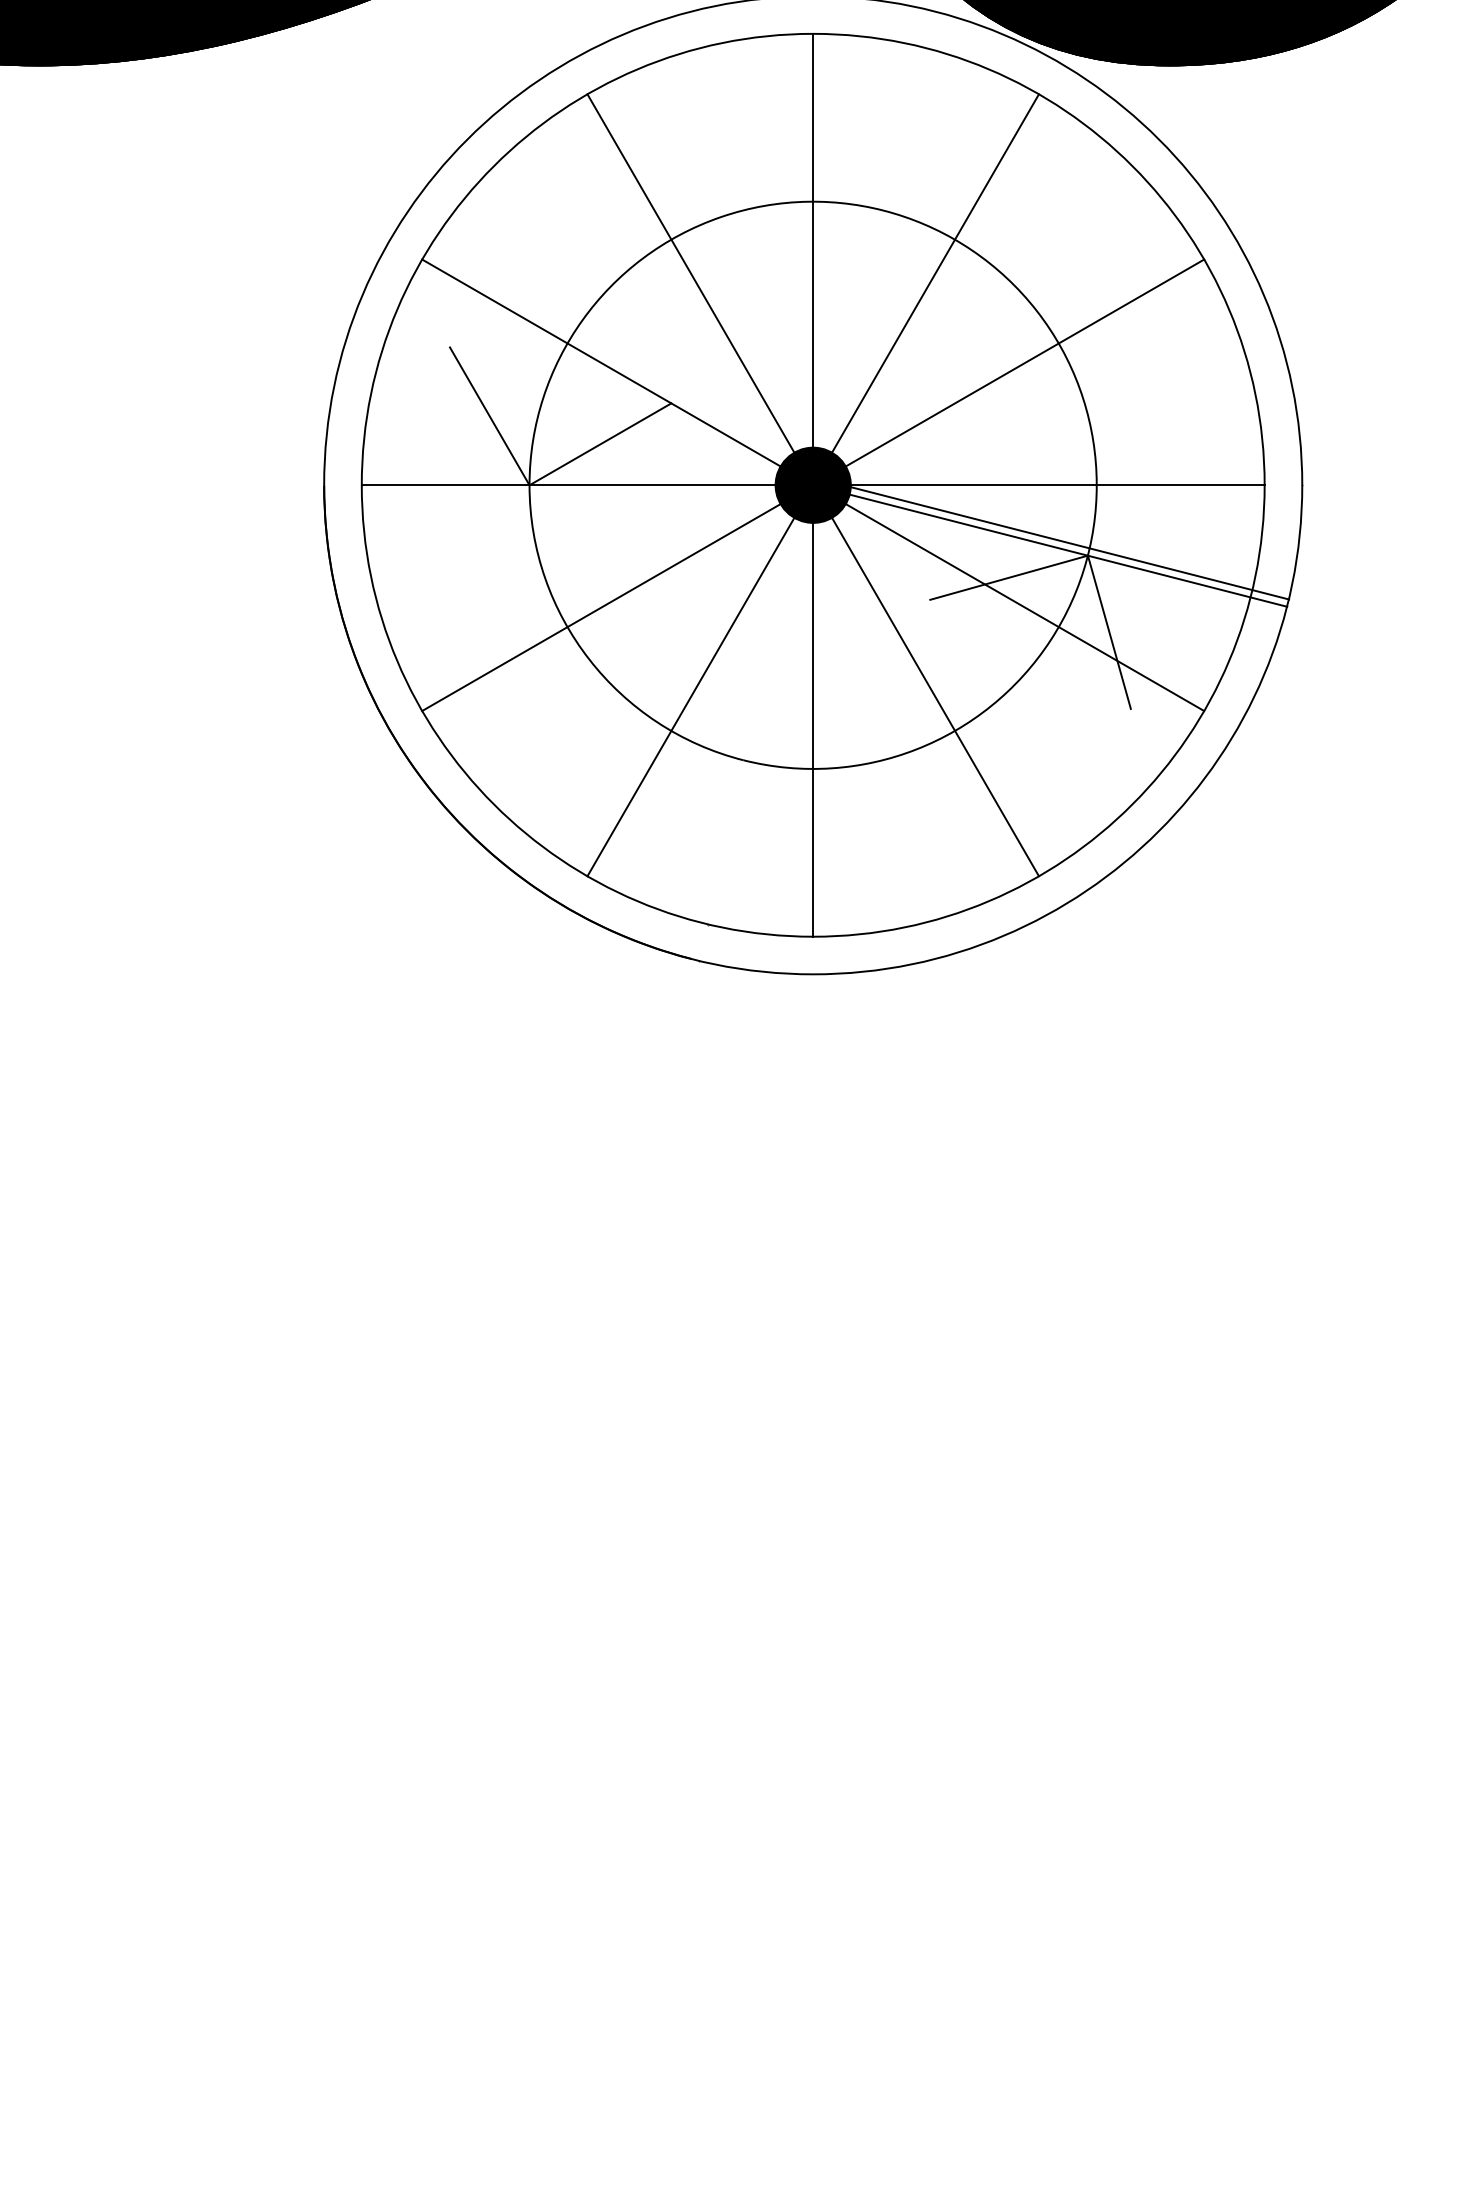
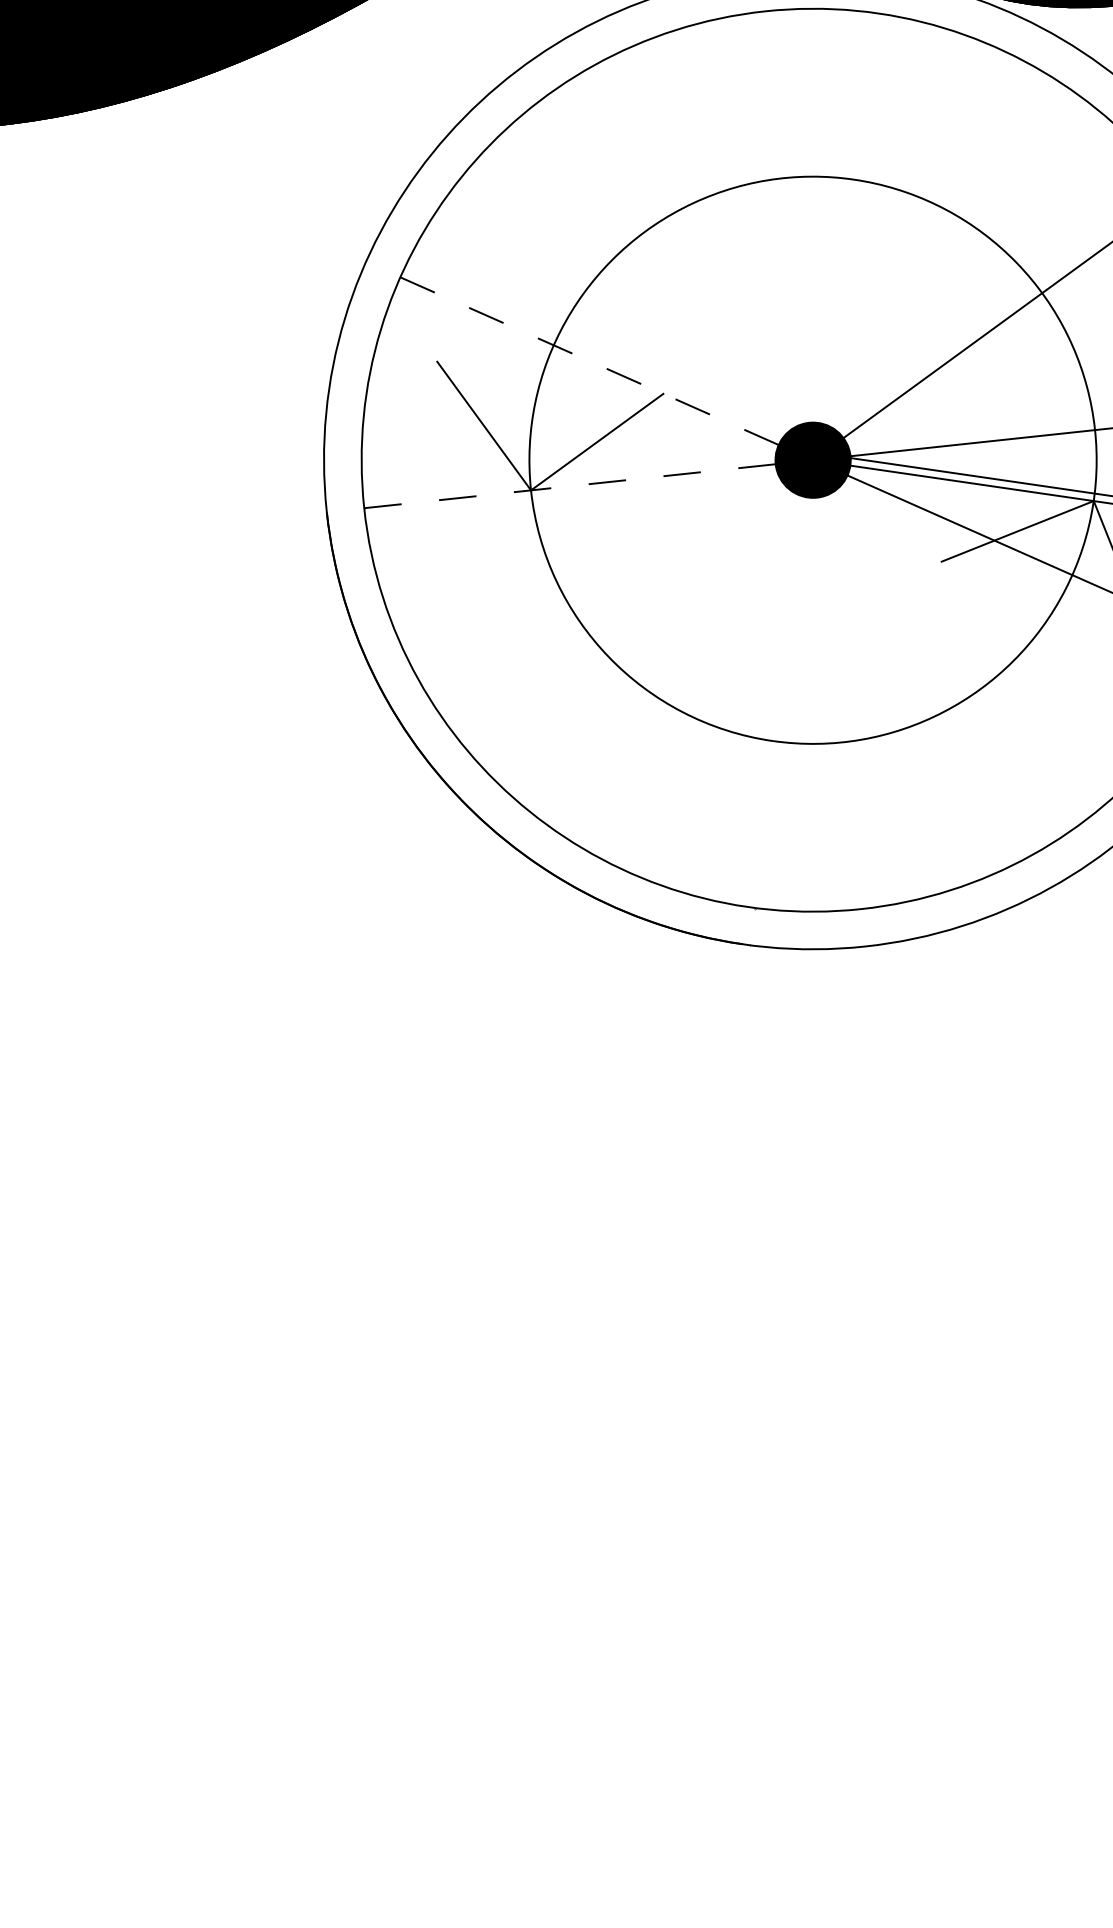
line: (813, 240) -> (787, 216), removed
line: (690, 273) -> (668, 262), removed
line: (935, 273) -> (912, 236), removed
line: (601, 363) -> (589, 361), solid -> dashed
line: (568, 485) -> (569, 486), solid -> dashed
line: (601, 607) -> (615, 604), removed
line: (690, 696) -> (713, 683), removed
line: (935, 696) -> (957, 657), removed
line: (813, 729) -> (839, 703), removed

